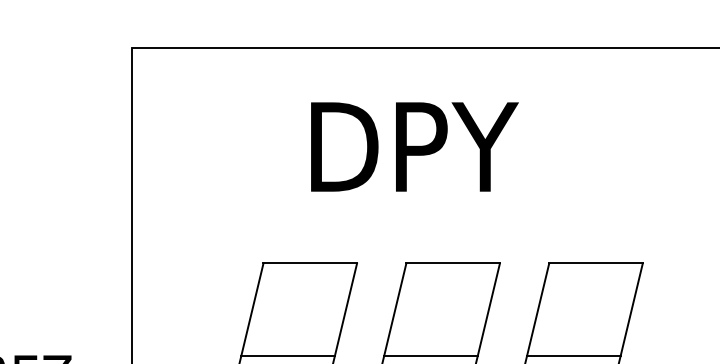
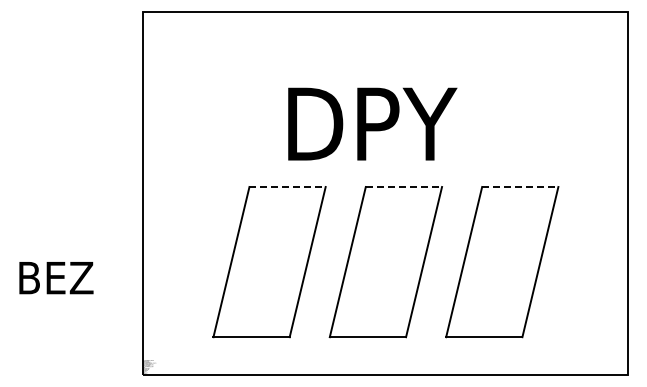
text: (414, 146) -> (372, 123), moved
line: (311, 264) -> (288, 187), solid -> dashed
line: (453, 264) -> (404, 187), solid -> dashed
line: (596, 264) -> (520, 187), solid -> dashed
line: (288, 356) -> (269, 262), removed
line: (430, 356) -> (385, 262), removed
line: (574, 356) -> (502, 262), removed

